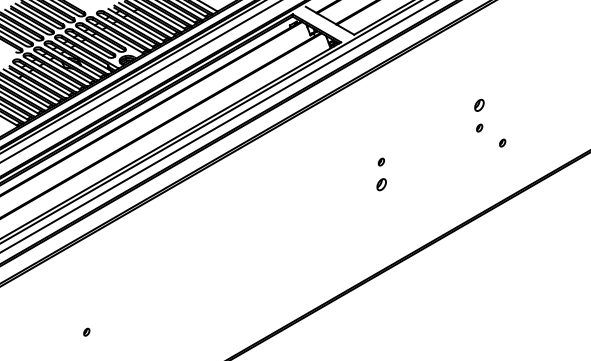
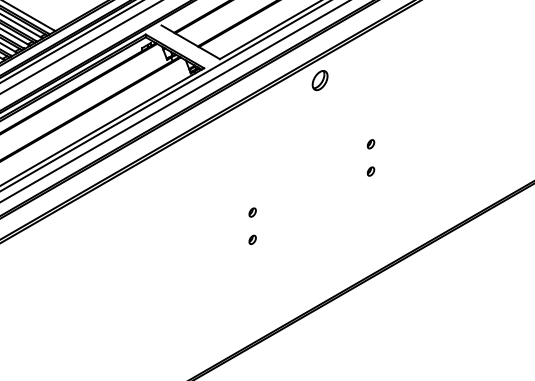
part: (437, 52) -> (320, 80), added
part: (479, 105) -> (370, 144), size x0.62
part: (502, 142) -> (398, 188), removed
part: (380, 184) -> (251, 239), size x0.62

